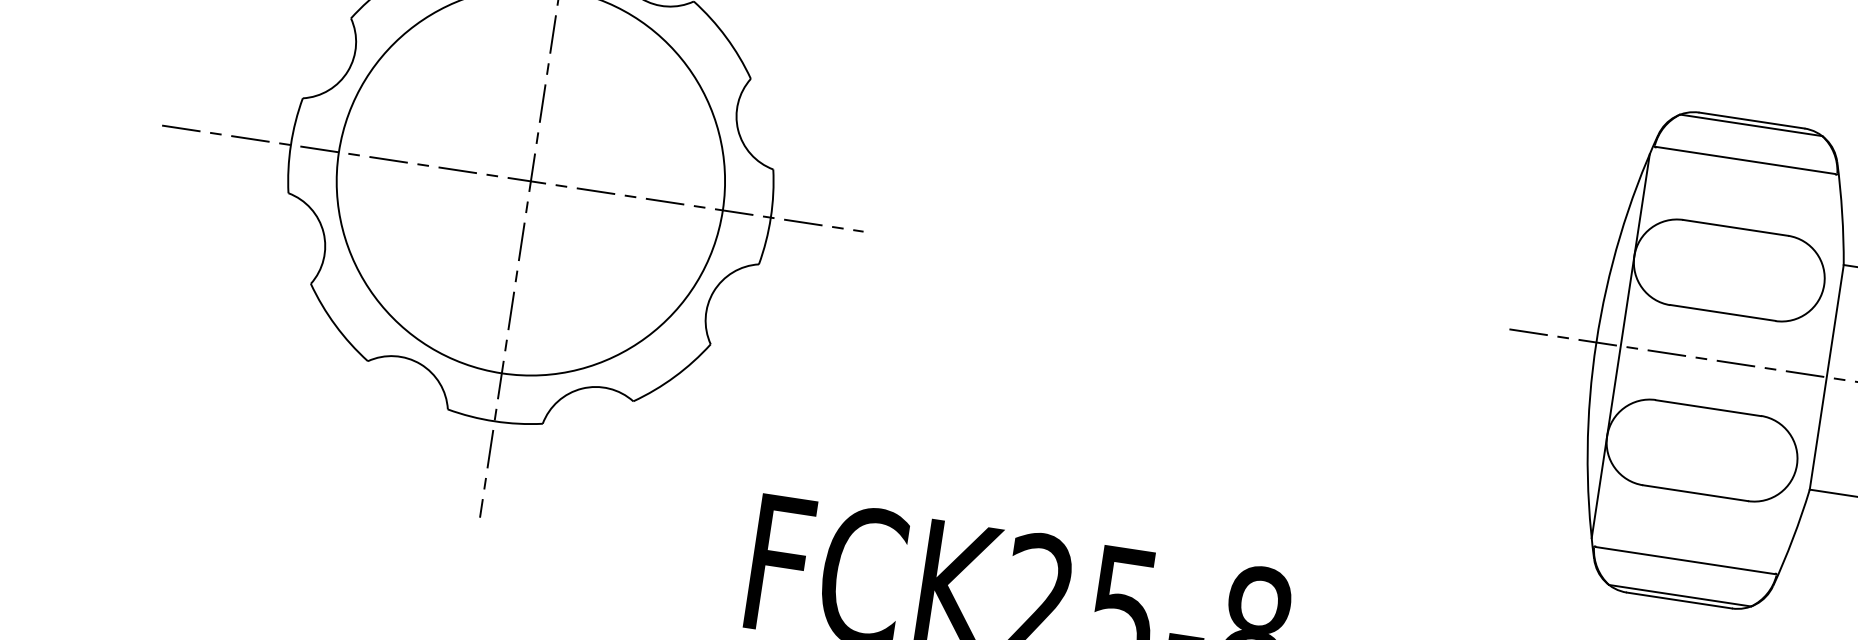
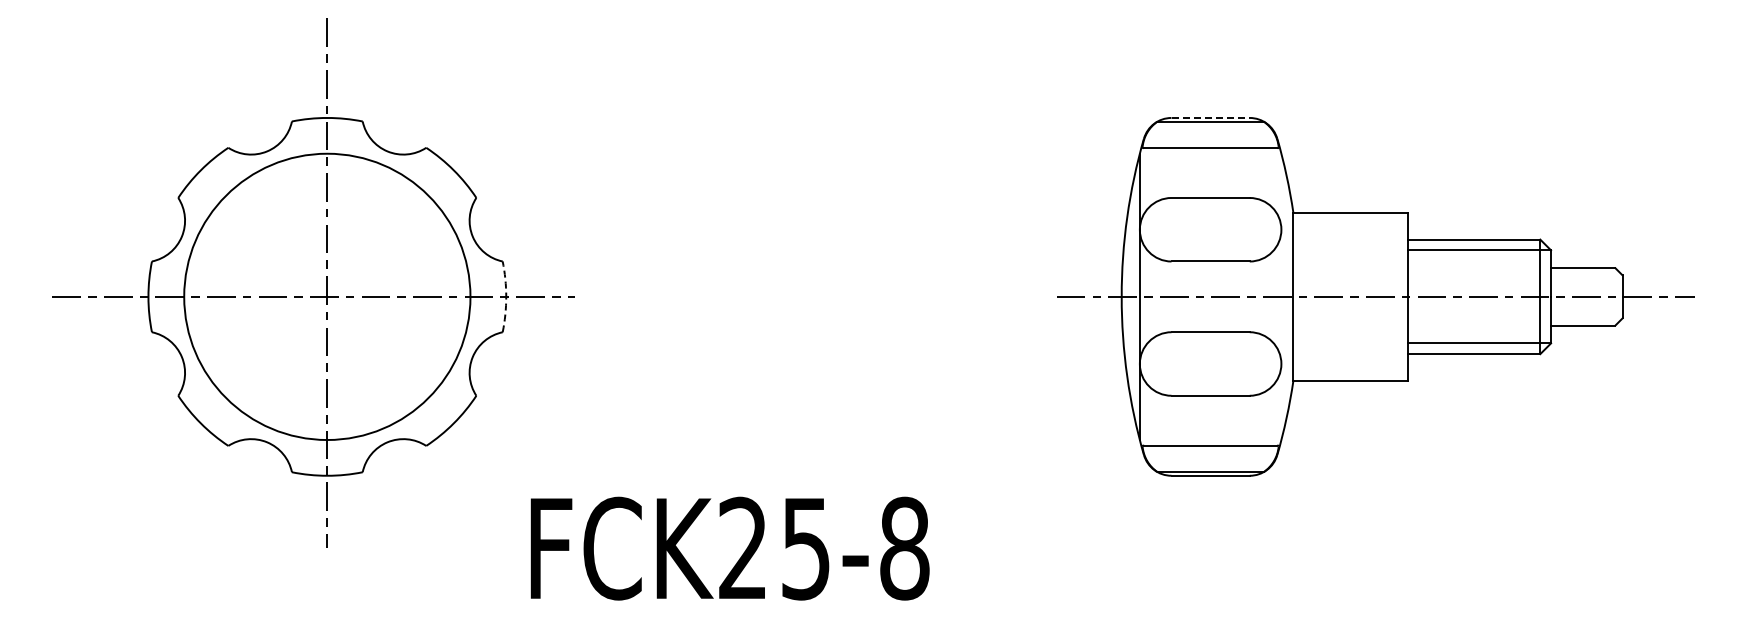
line: (1753, 120) -> (1211, 117), solid -> dashed
arc: (771, 217) -> (506, 296), solid -> dashed

